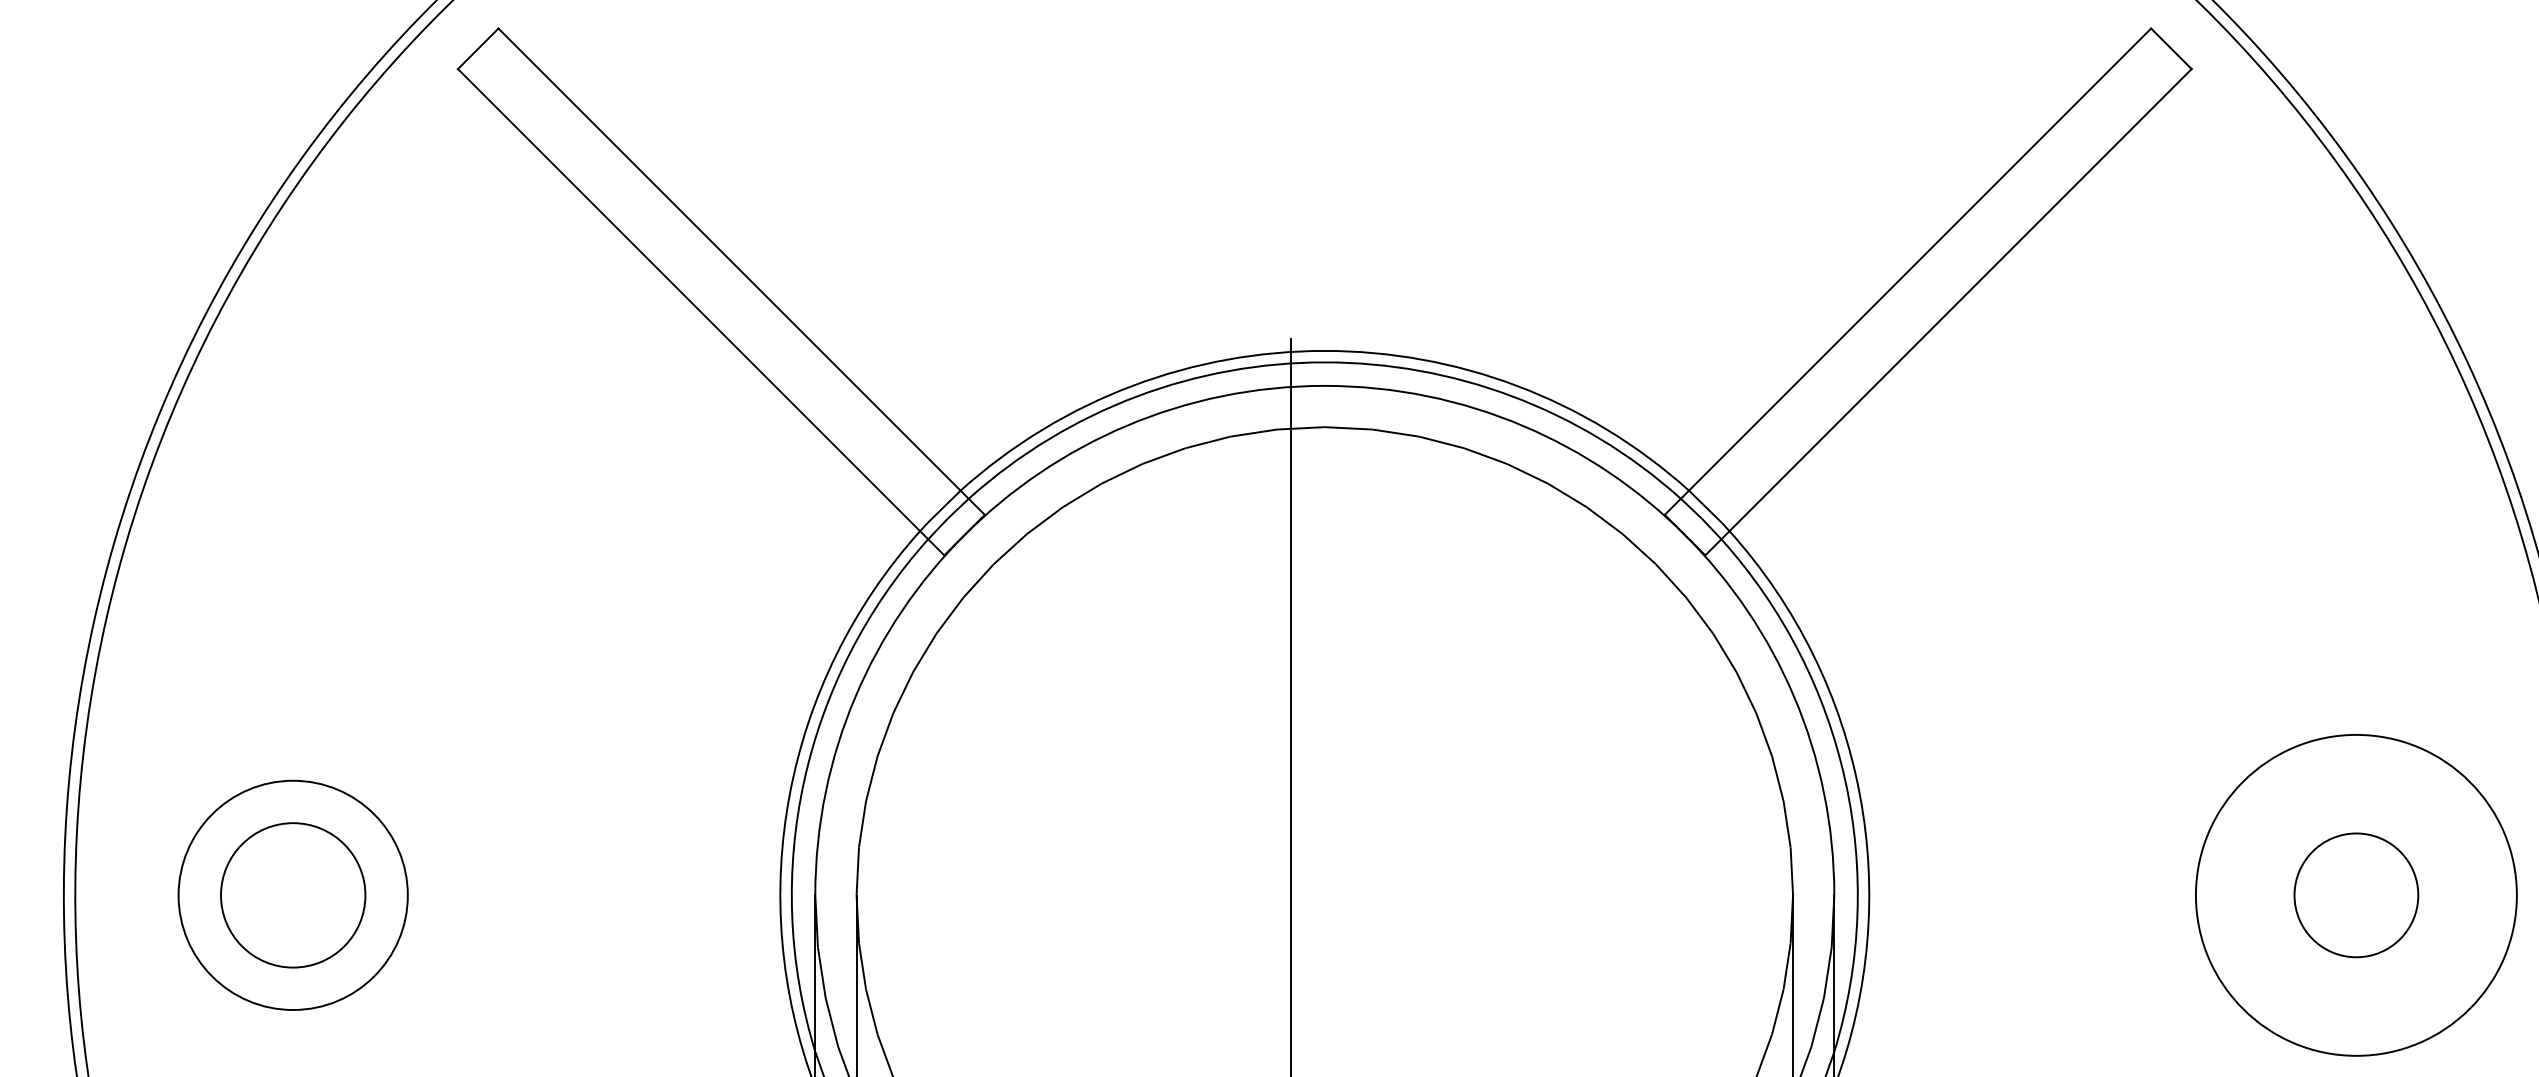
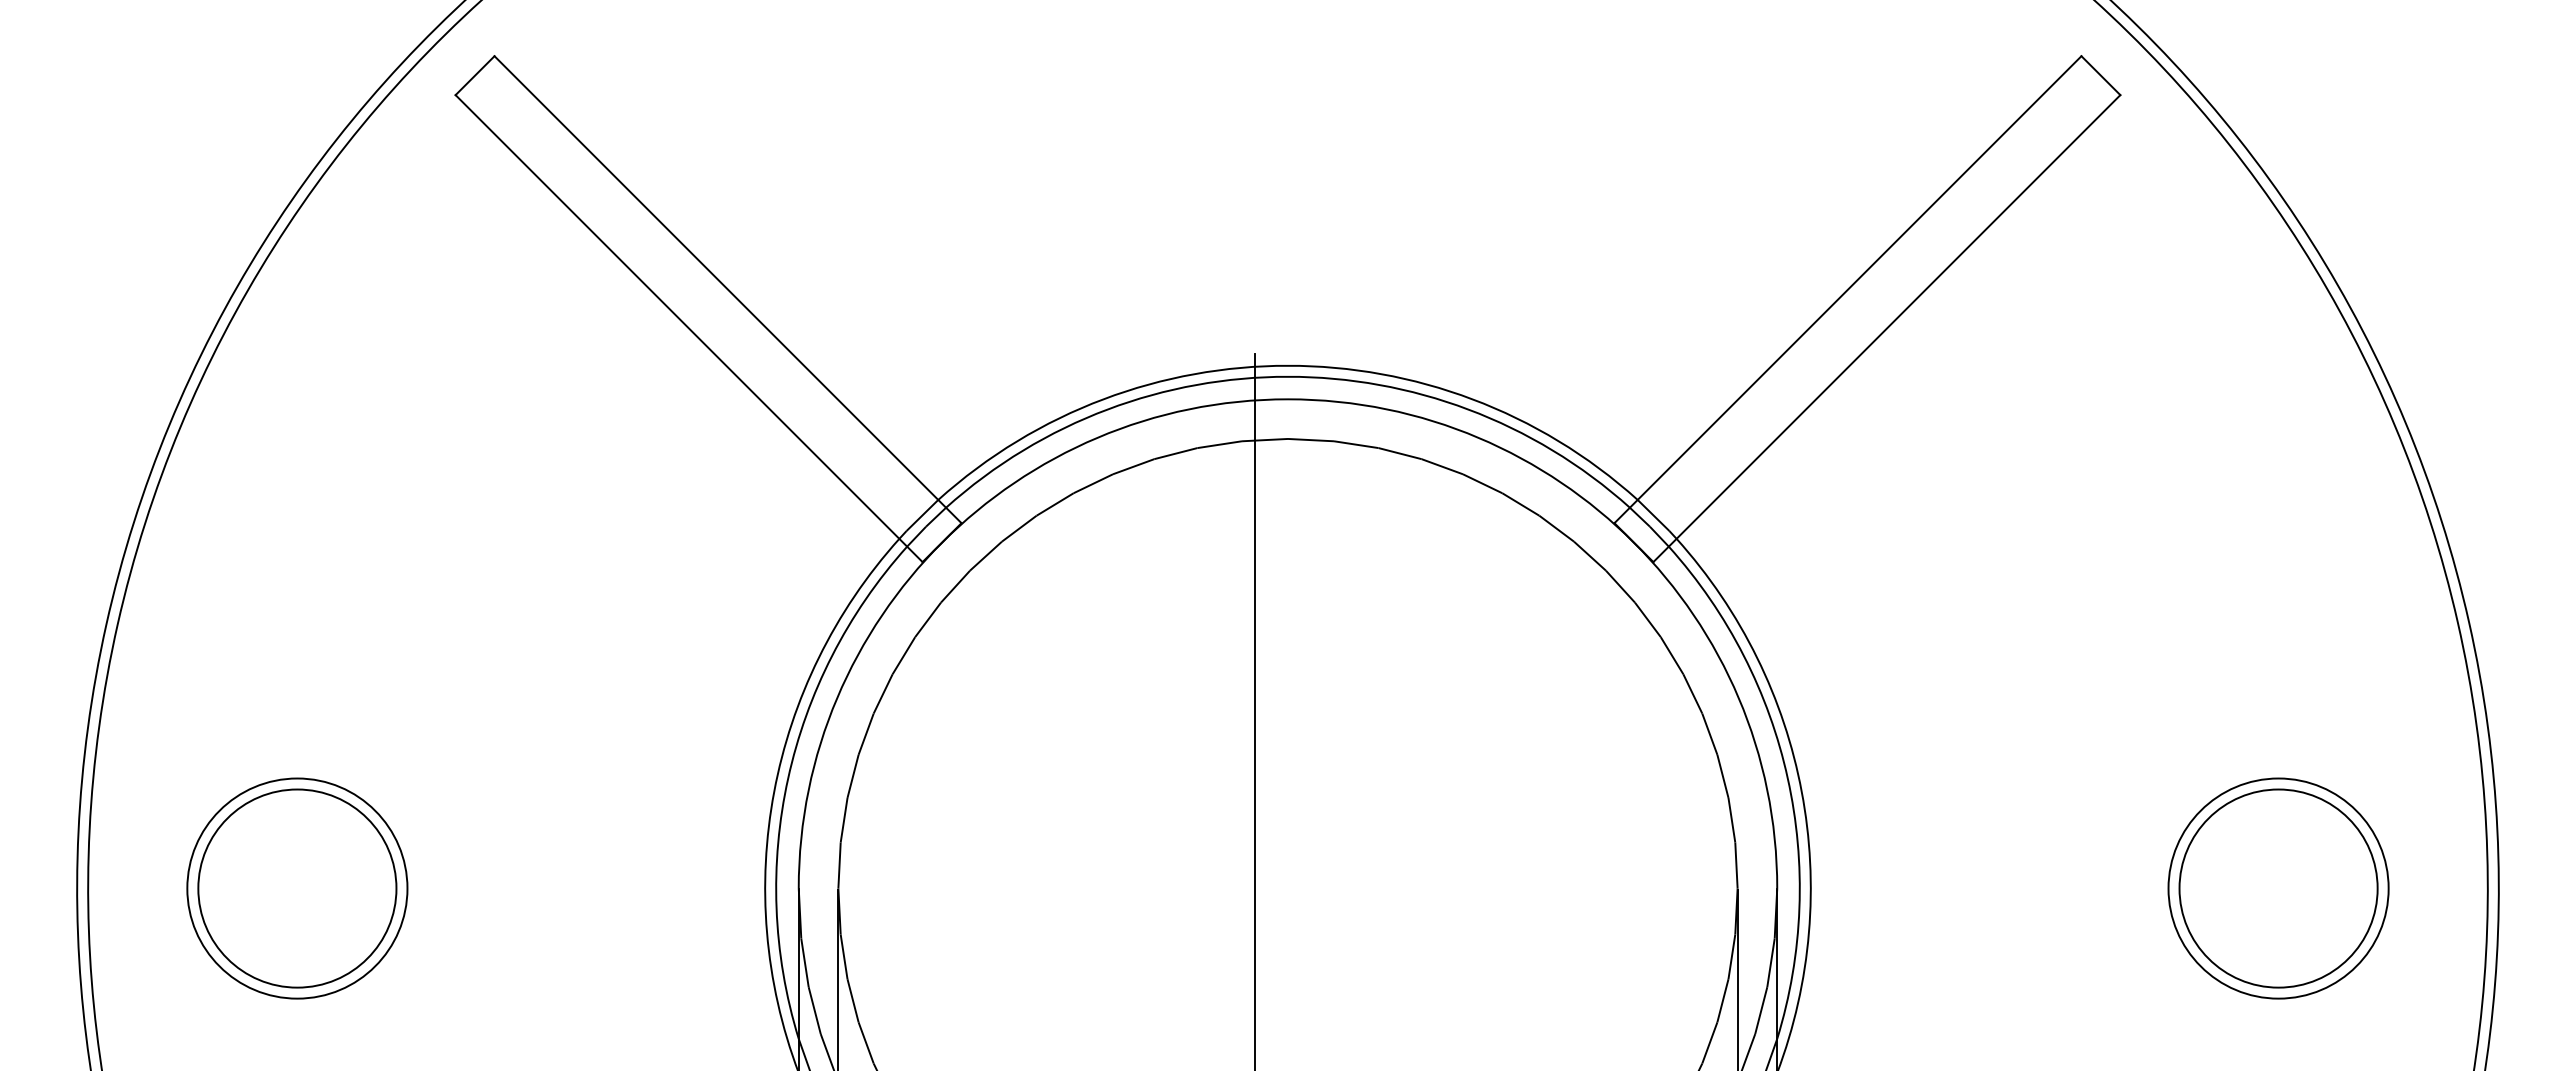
circle: (293, 895) -> (297, 888), size x1.43
circle: (2356, 895) -> (2278, 888), size x0.71
circle: (2356, 895) -> (2278, 888), size x1.67

